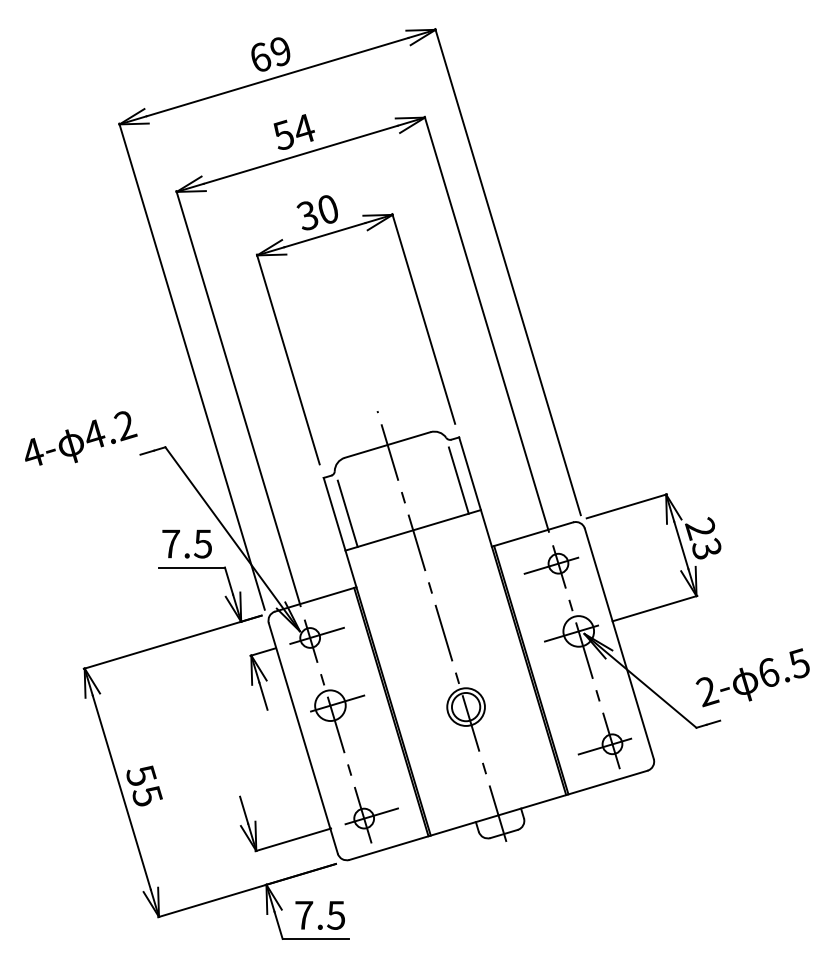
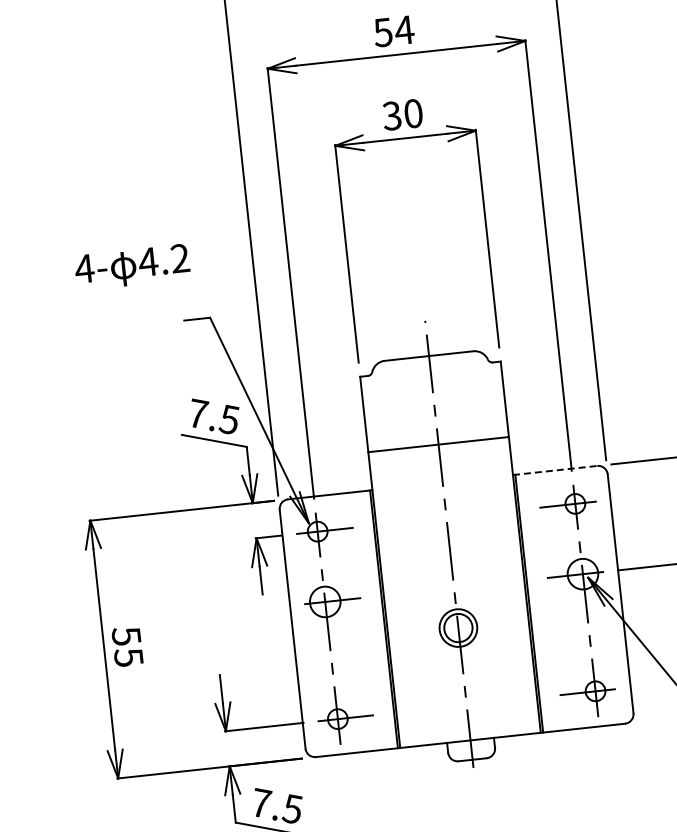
text: (81, 438) -> (134, 263), moved
line: (458, 480) -> (492, 403), removed
line: (347, 513) -> (377, 416), removed
line: (533, 534) -> (556, 470), solid -> dashed

